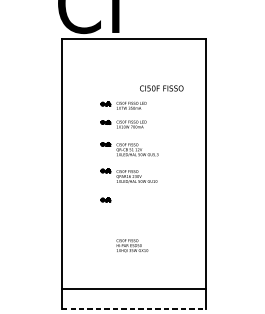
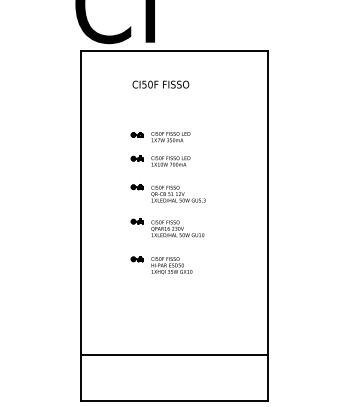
text: (161, 88) -> (160, 84), moved
text: (132, 245) -> (171, 265), moved
line: (133, 289) -> (173, 355), moved
line: (134, 308) -> (174, 400), dashed -> solid

